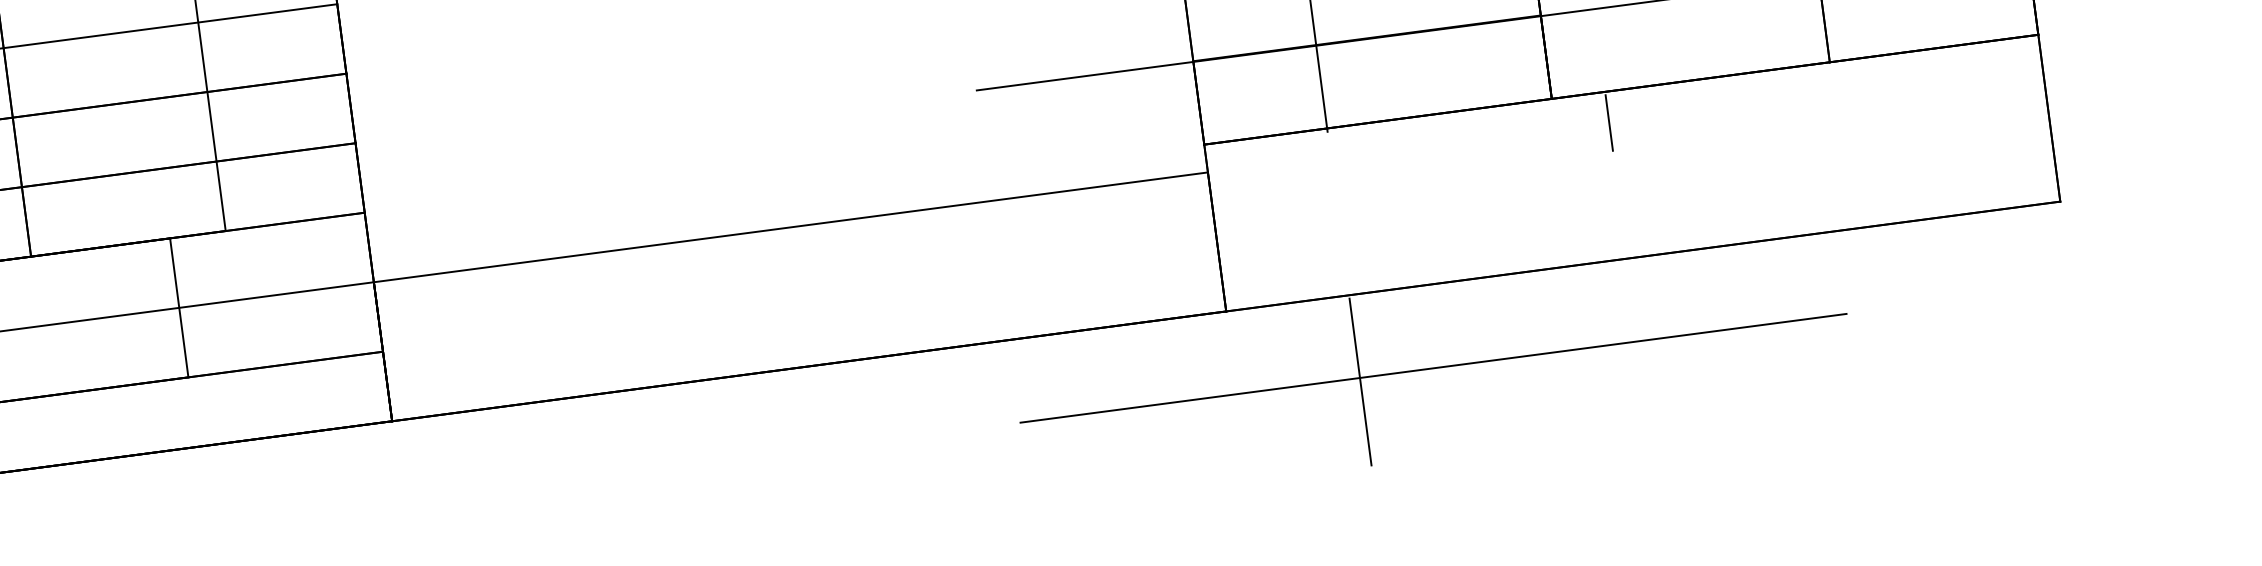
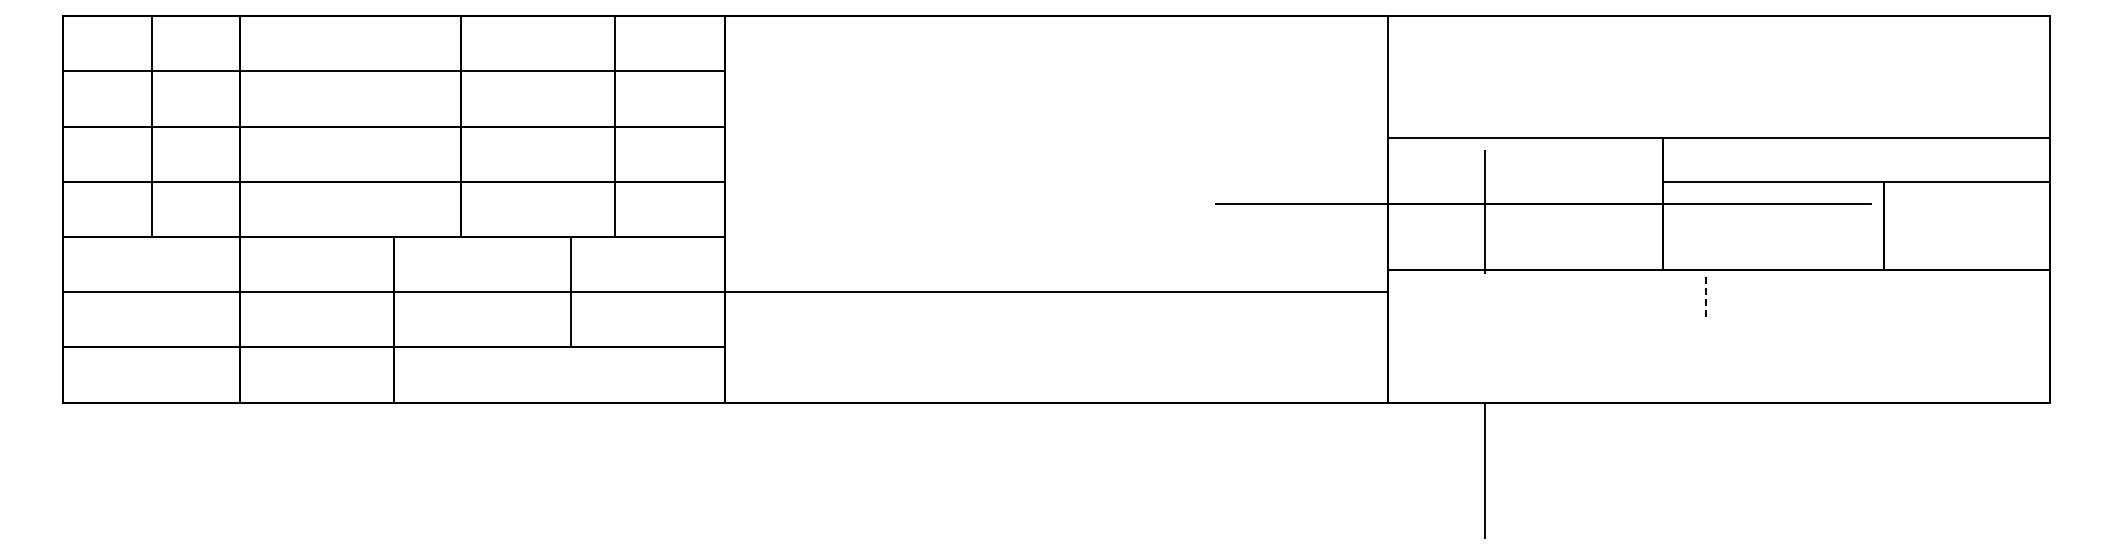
line: (1608, 122) -> (1705, 294), solid -> dashed
line: (1433, 368) -> (1543, 468), removed

